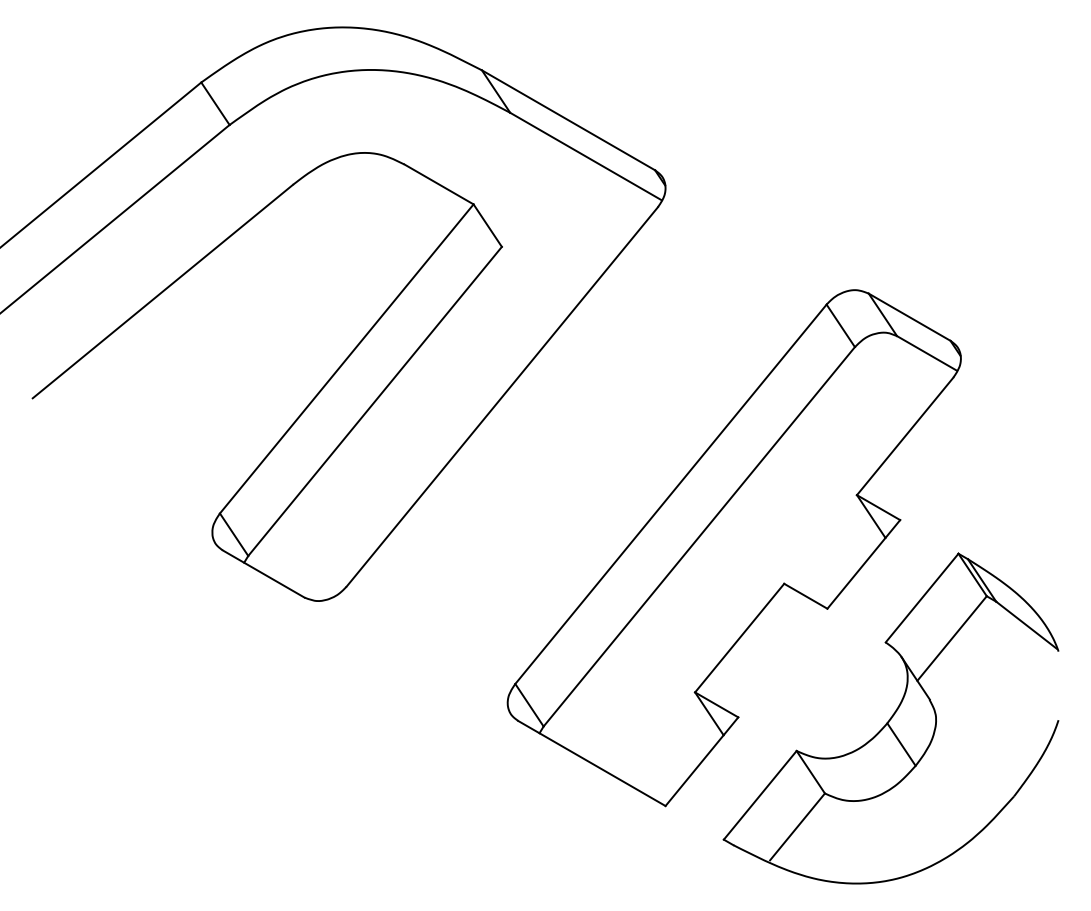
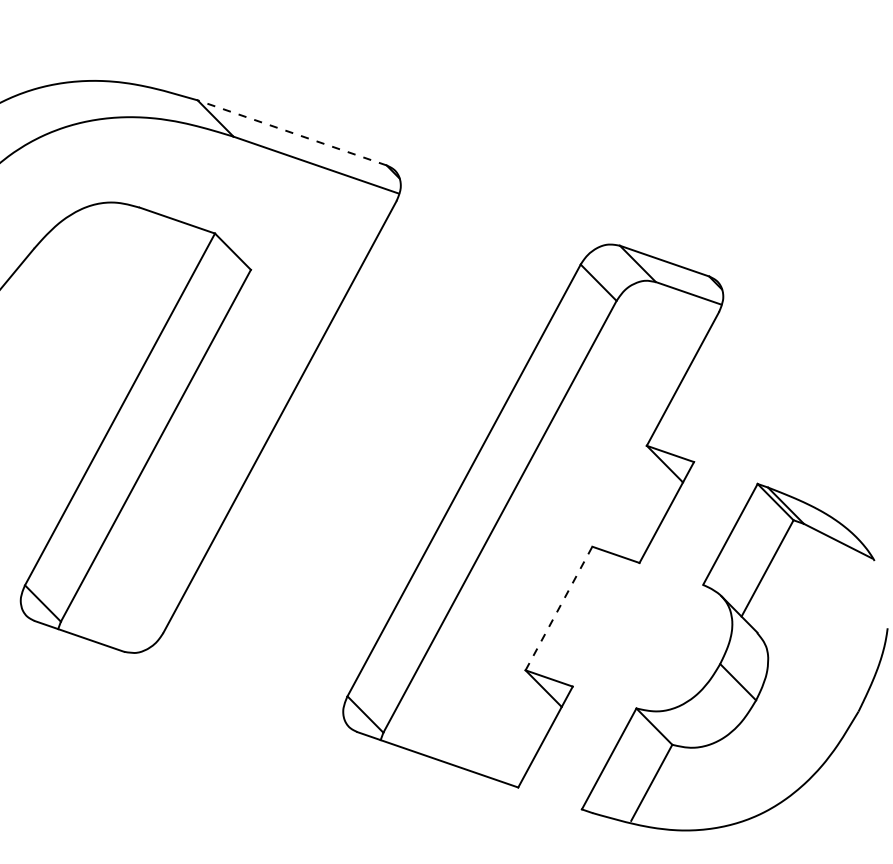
line: (568, 120) -> (292, 133), solid -> dashed
line: (739, 637) -> (558, 607), solid -> dashed

